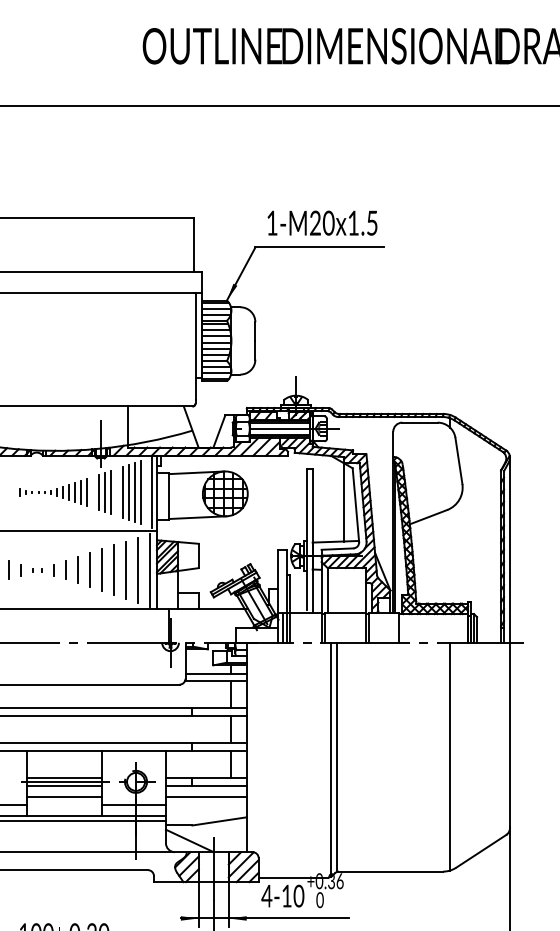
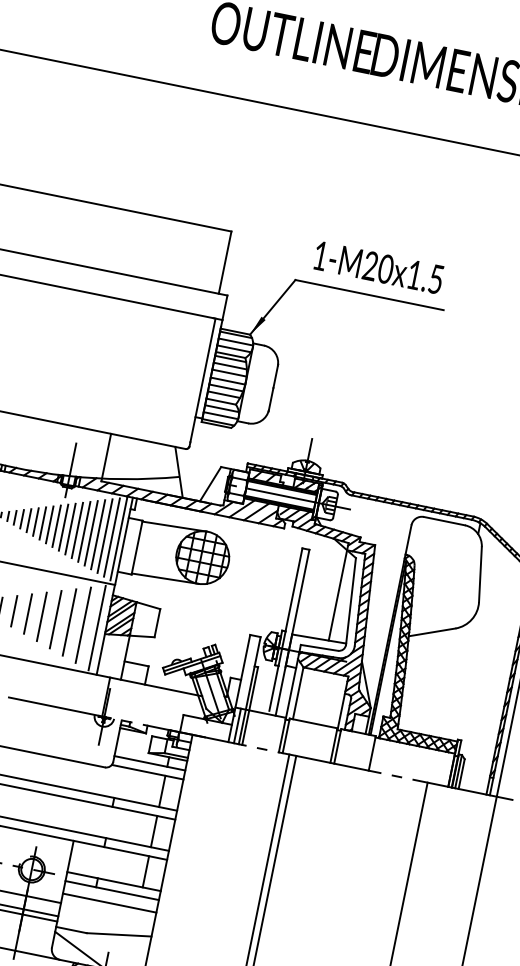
line: (92, 492) -> (49, 524), added
line: (116, 492) -> (77, 530), added
line: (146, 492) -> (111, 537), added

